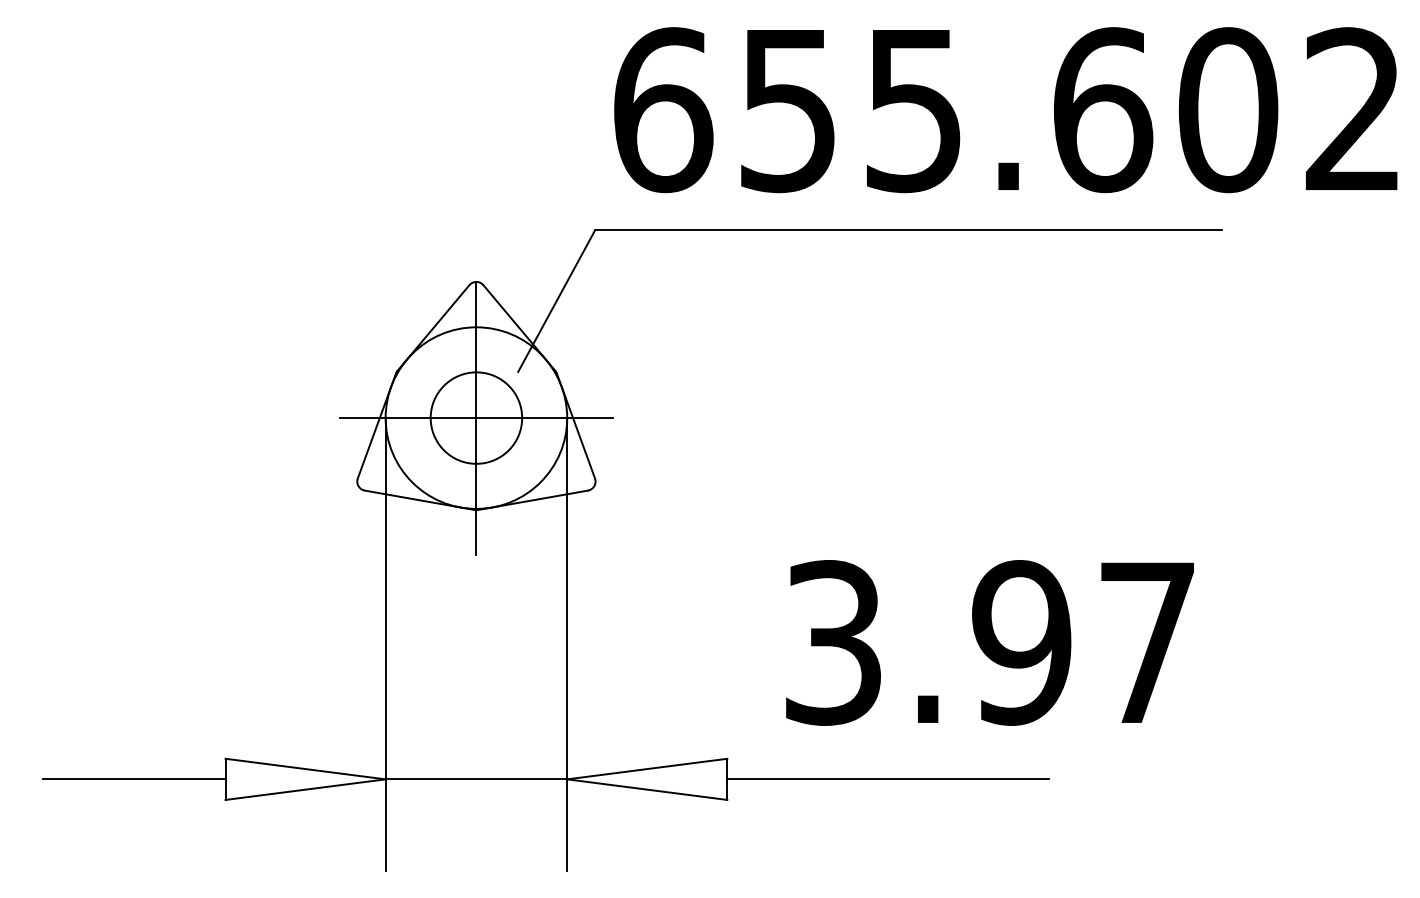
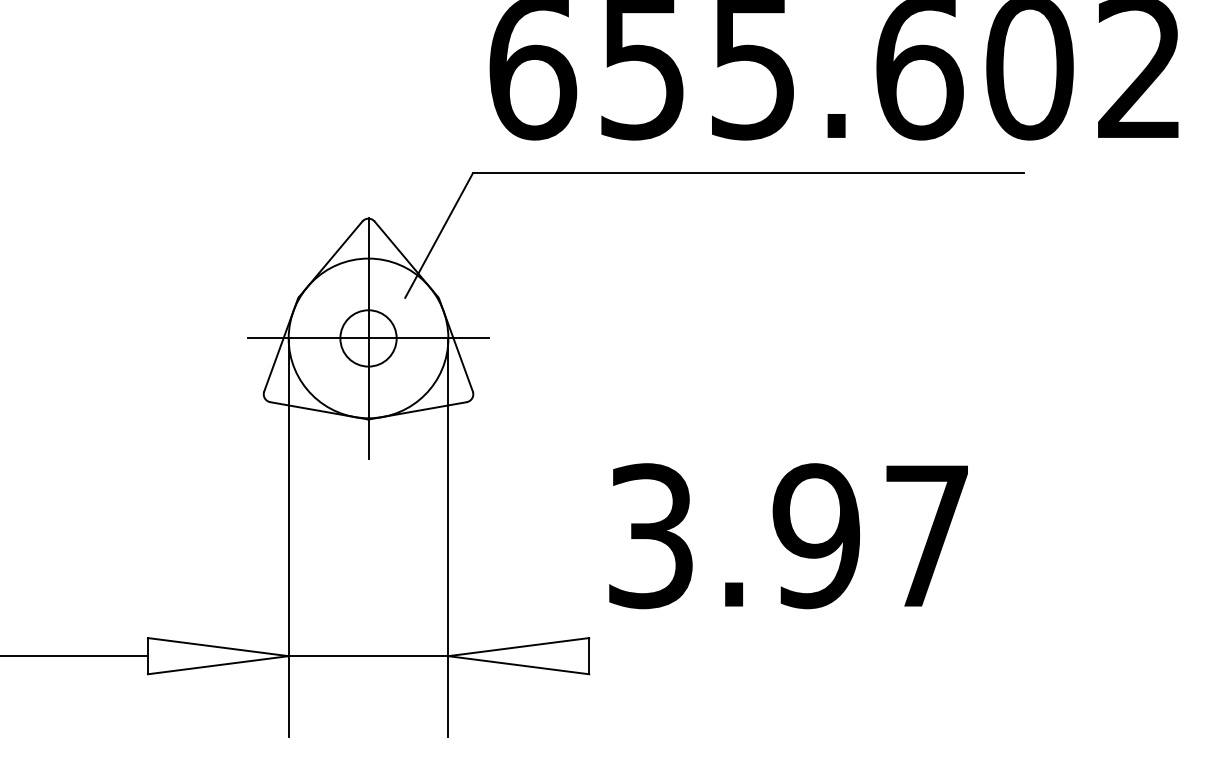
circle: (476, 417) -> (368, 337), size x0.7
text: (989, 642) -> (788, 535), moved
line: (887, 779) -> (730, 656), removed

